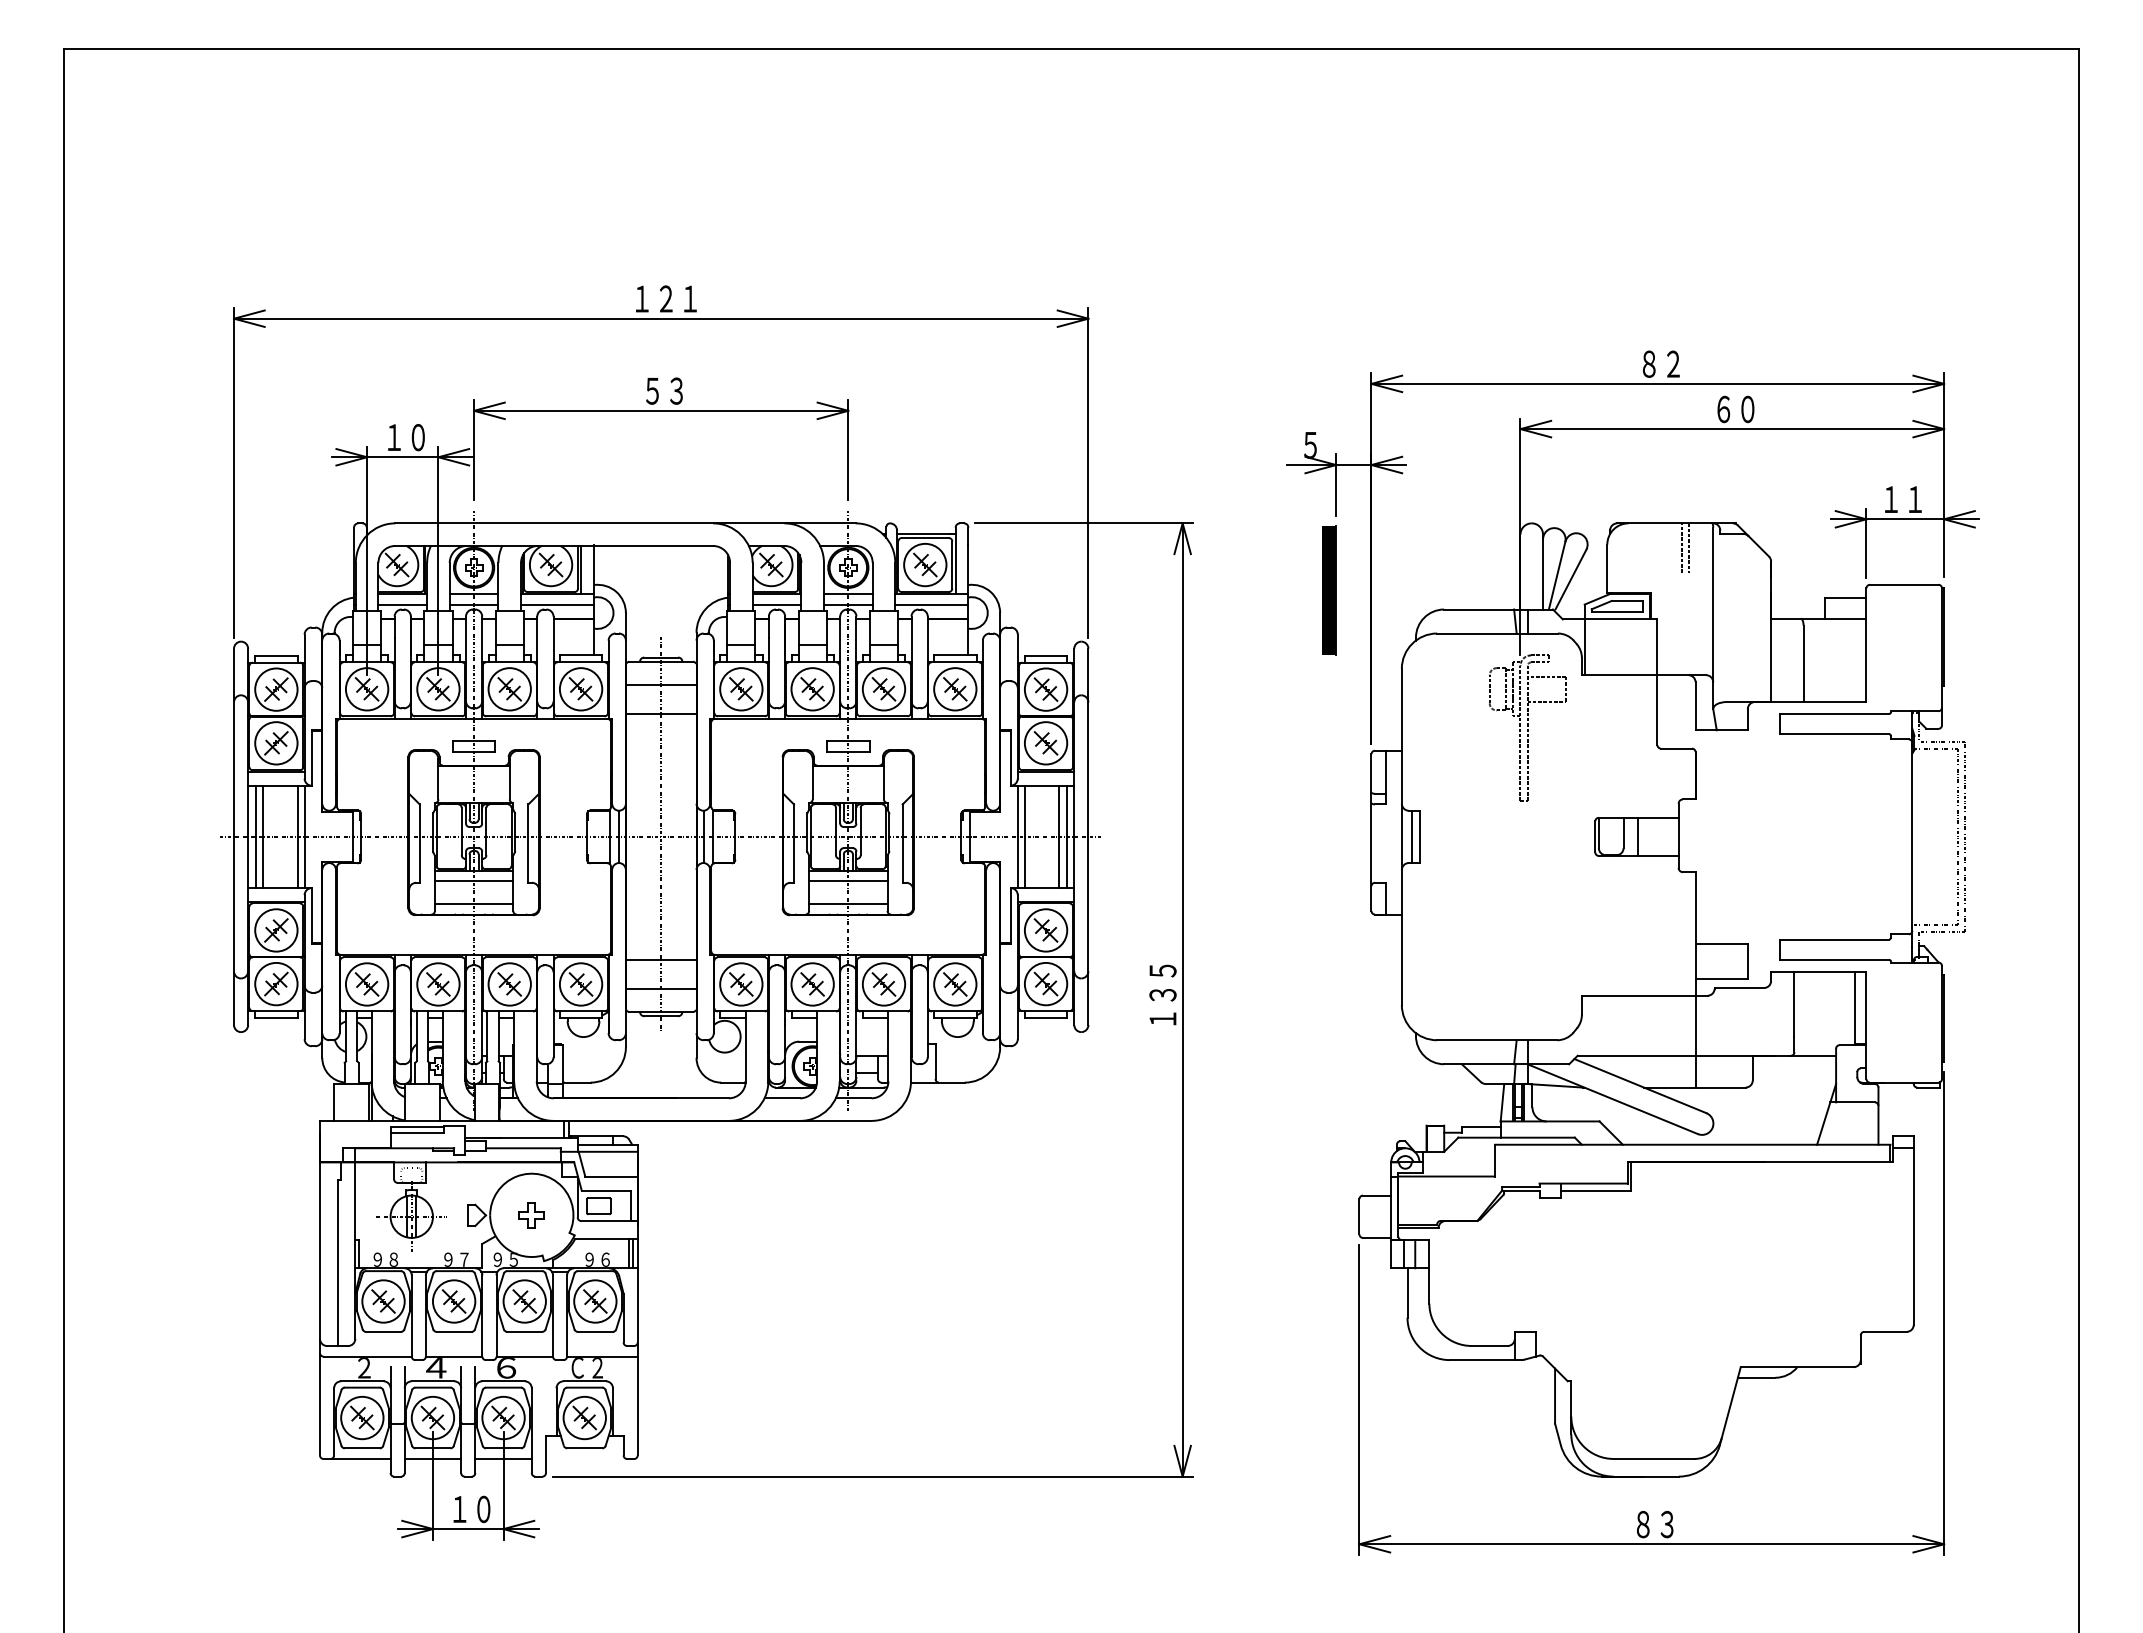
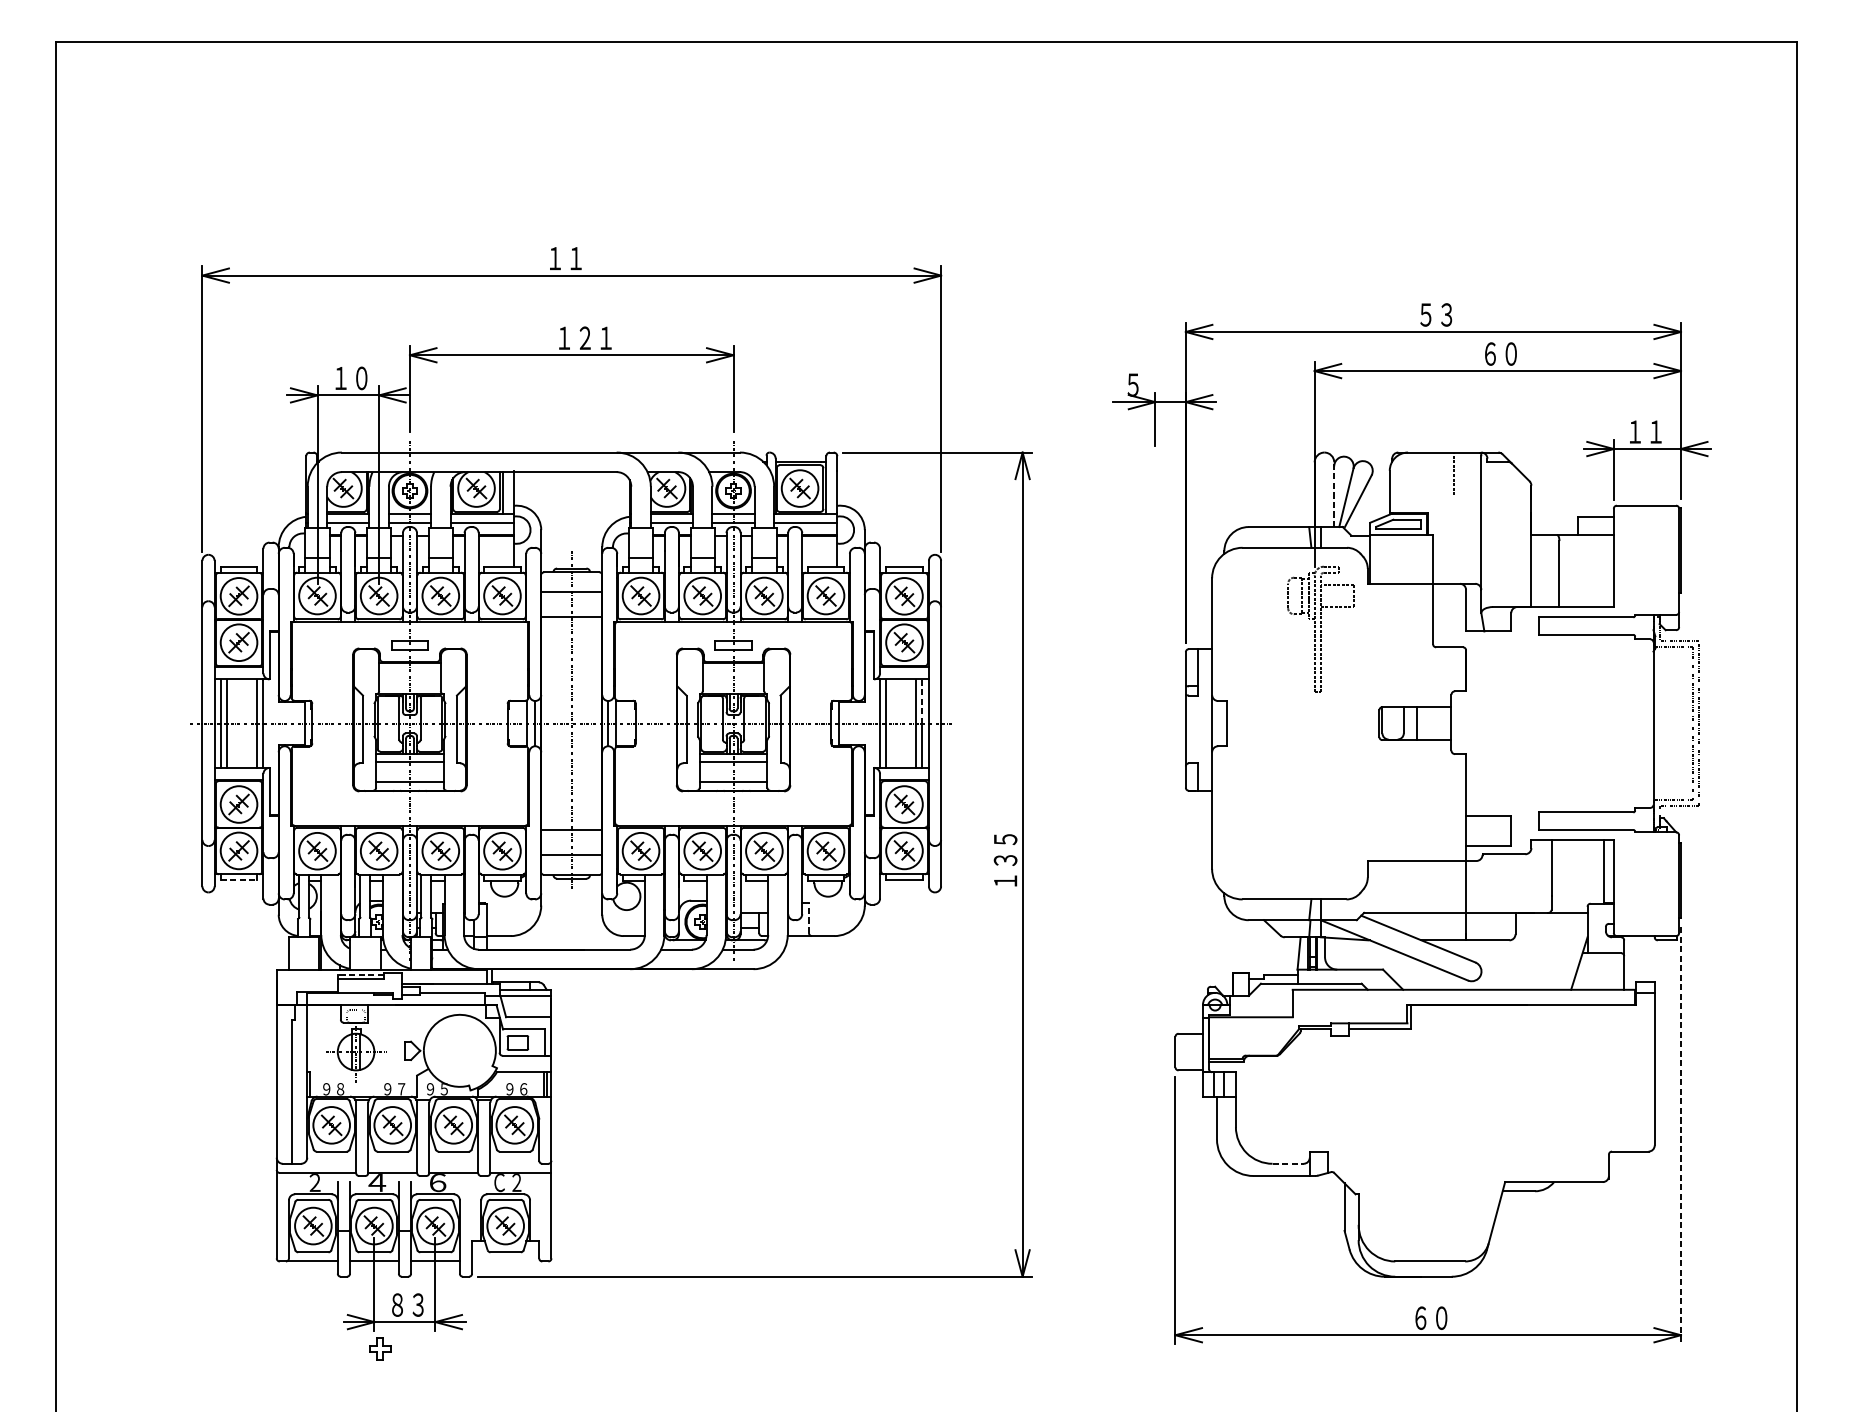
text: (678, 298) -> (586, 258), １２１ -> １１
text: (1660, 363) -> (1435, 314), ８２ -> ５３
text: (676, 390) -> (584, 337), ５３ -> １２１
line: (1689, 547) -> (1460, 473), removed
line: (1543, 571) -> (1334, 494), solid -> dashed
part: (1329, 590) -> (1149, 510), removed
line: (1066, 810) -> (922, 700), solid -> dashed
line: (1412, 836) -> (1221, 723), removed
line: (276, 1018) -> (239, 880), solid -> dashed
line: (935, 1061) -> (808, 917), solid -> dashed
line: (416, 1127) -> (360, 974), solid -> dashed
part: (531, 1215) -> (380, 1349), moved
line: (1944, 1314) -> (1681, 1136), solid -> dashed
line: (1490, 1345) -> (1288, 1163), solid -> dashed
text: (471, 1509) -> (407, 1305), １０ -> ８３
text: (1655, 1524) -> (1431, 1318), ８３ -> ６０

